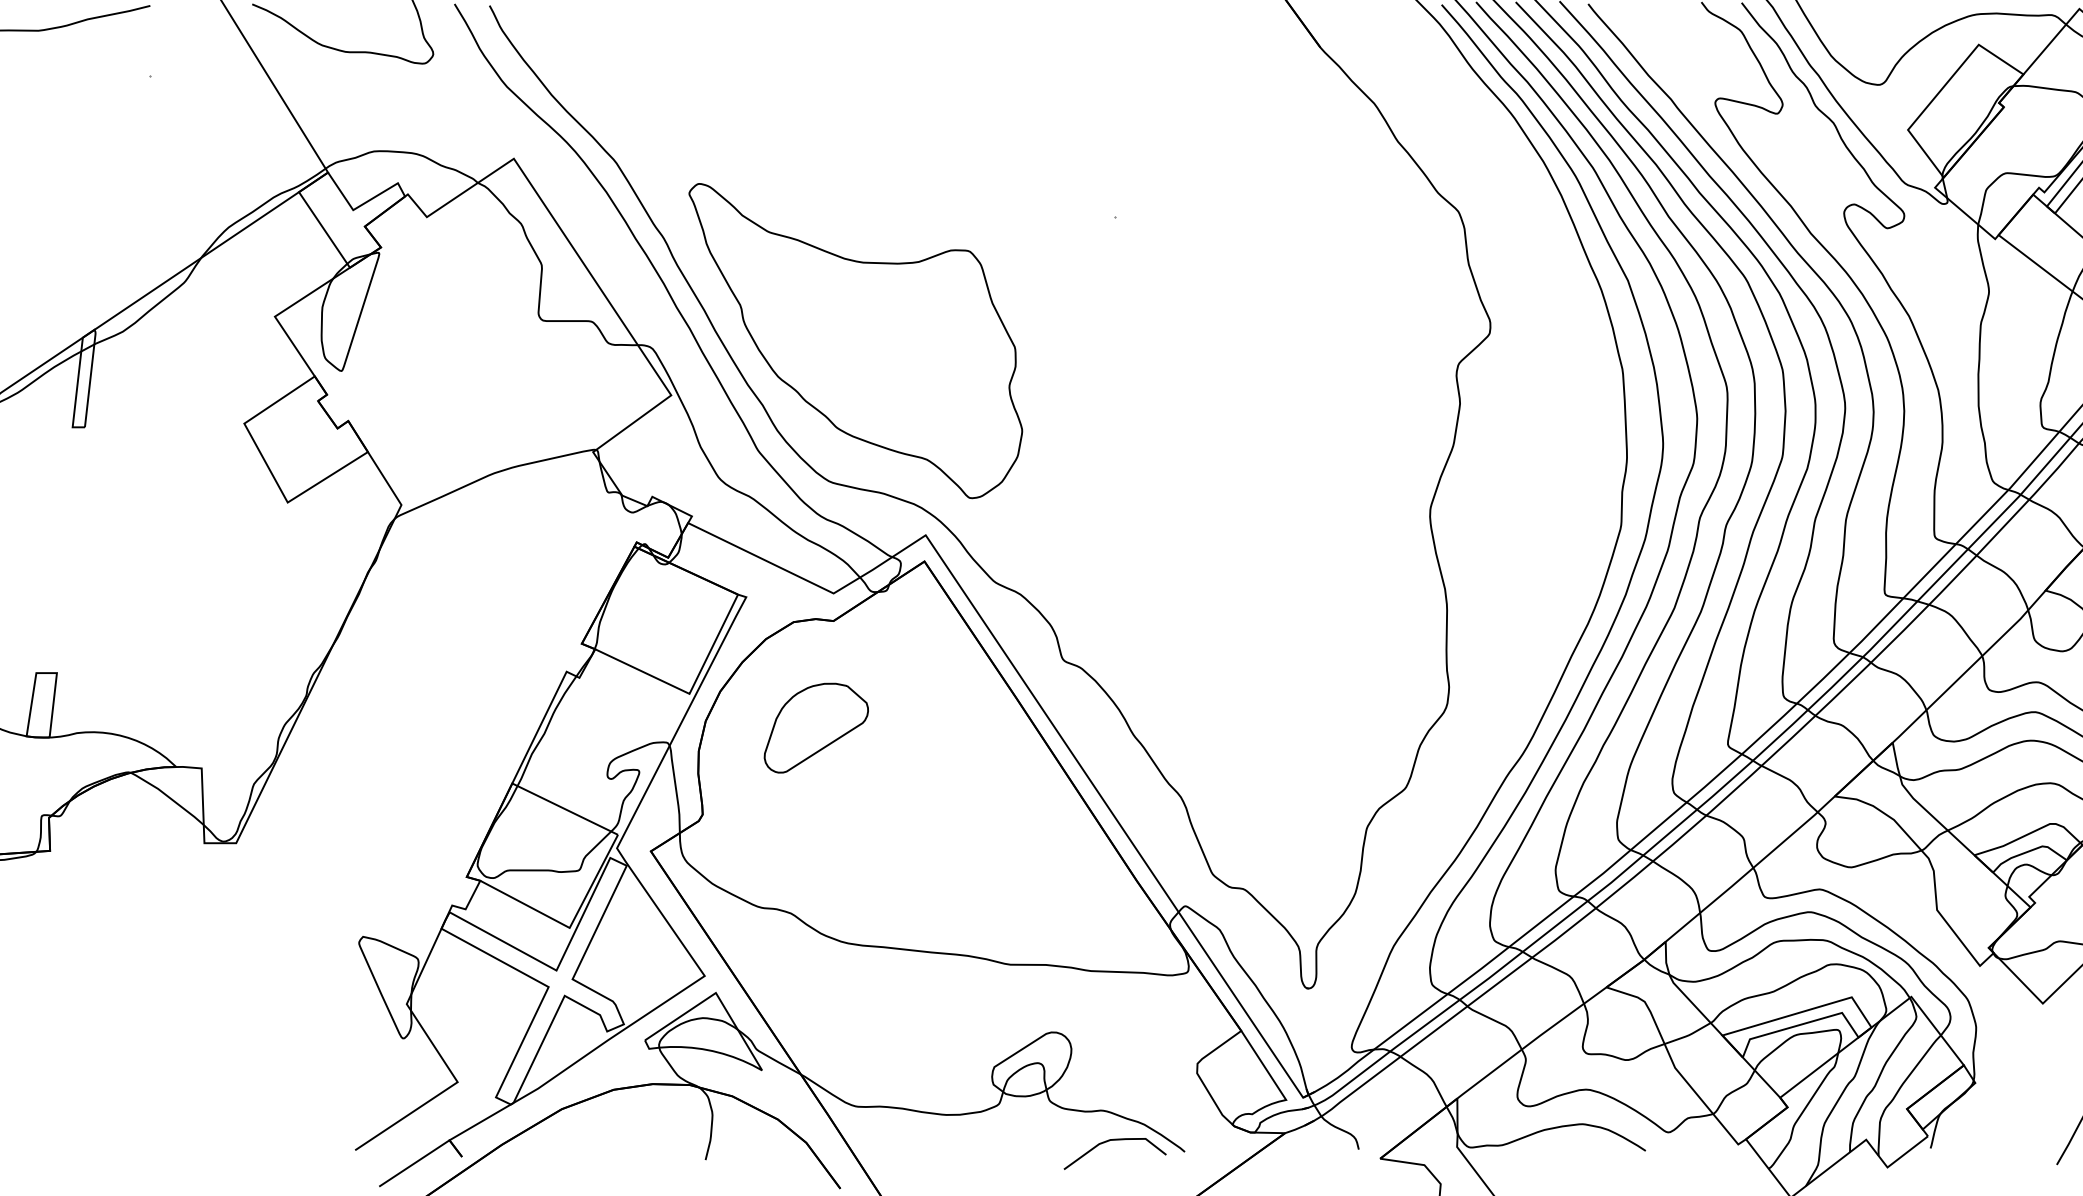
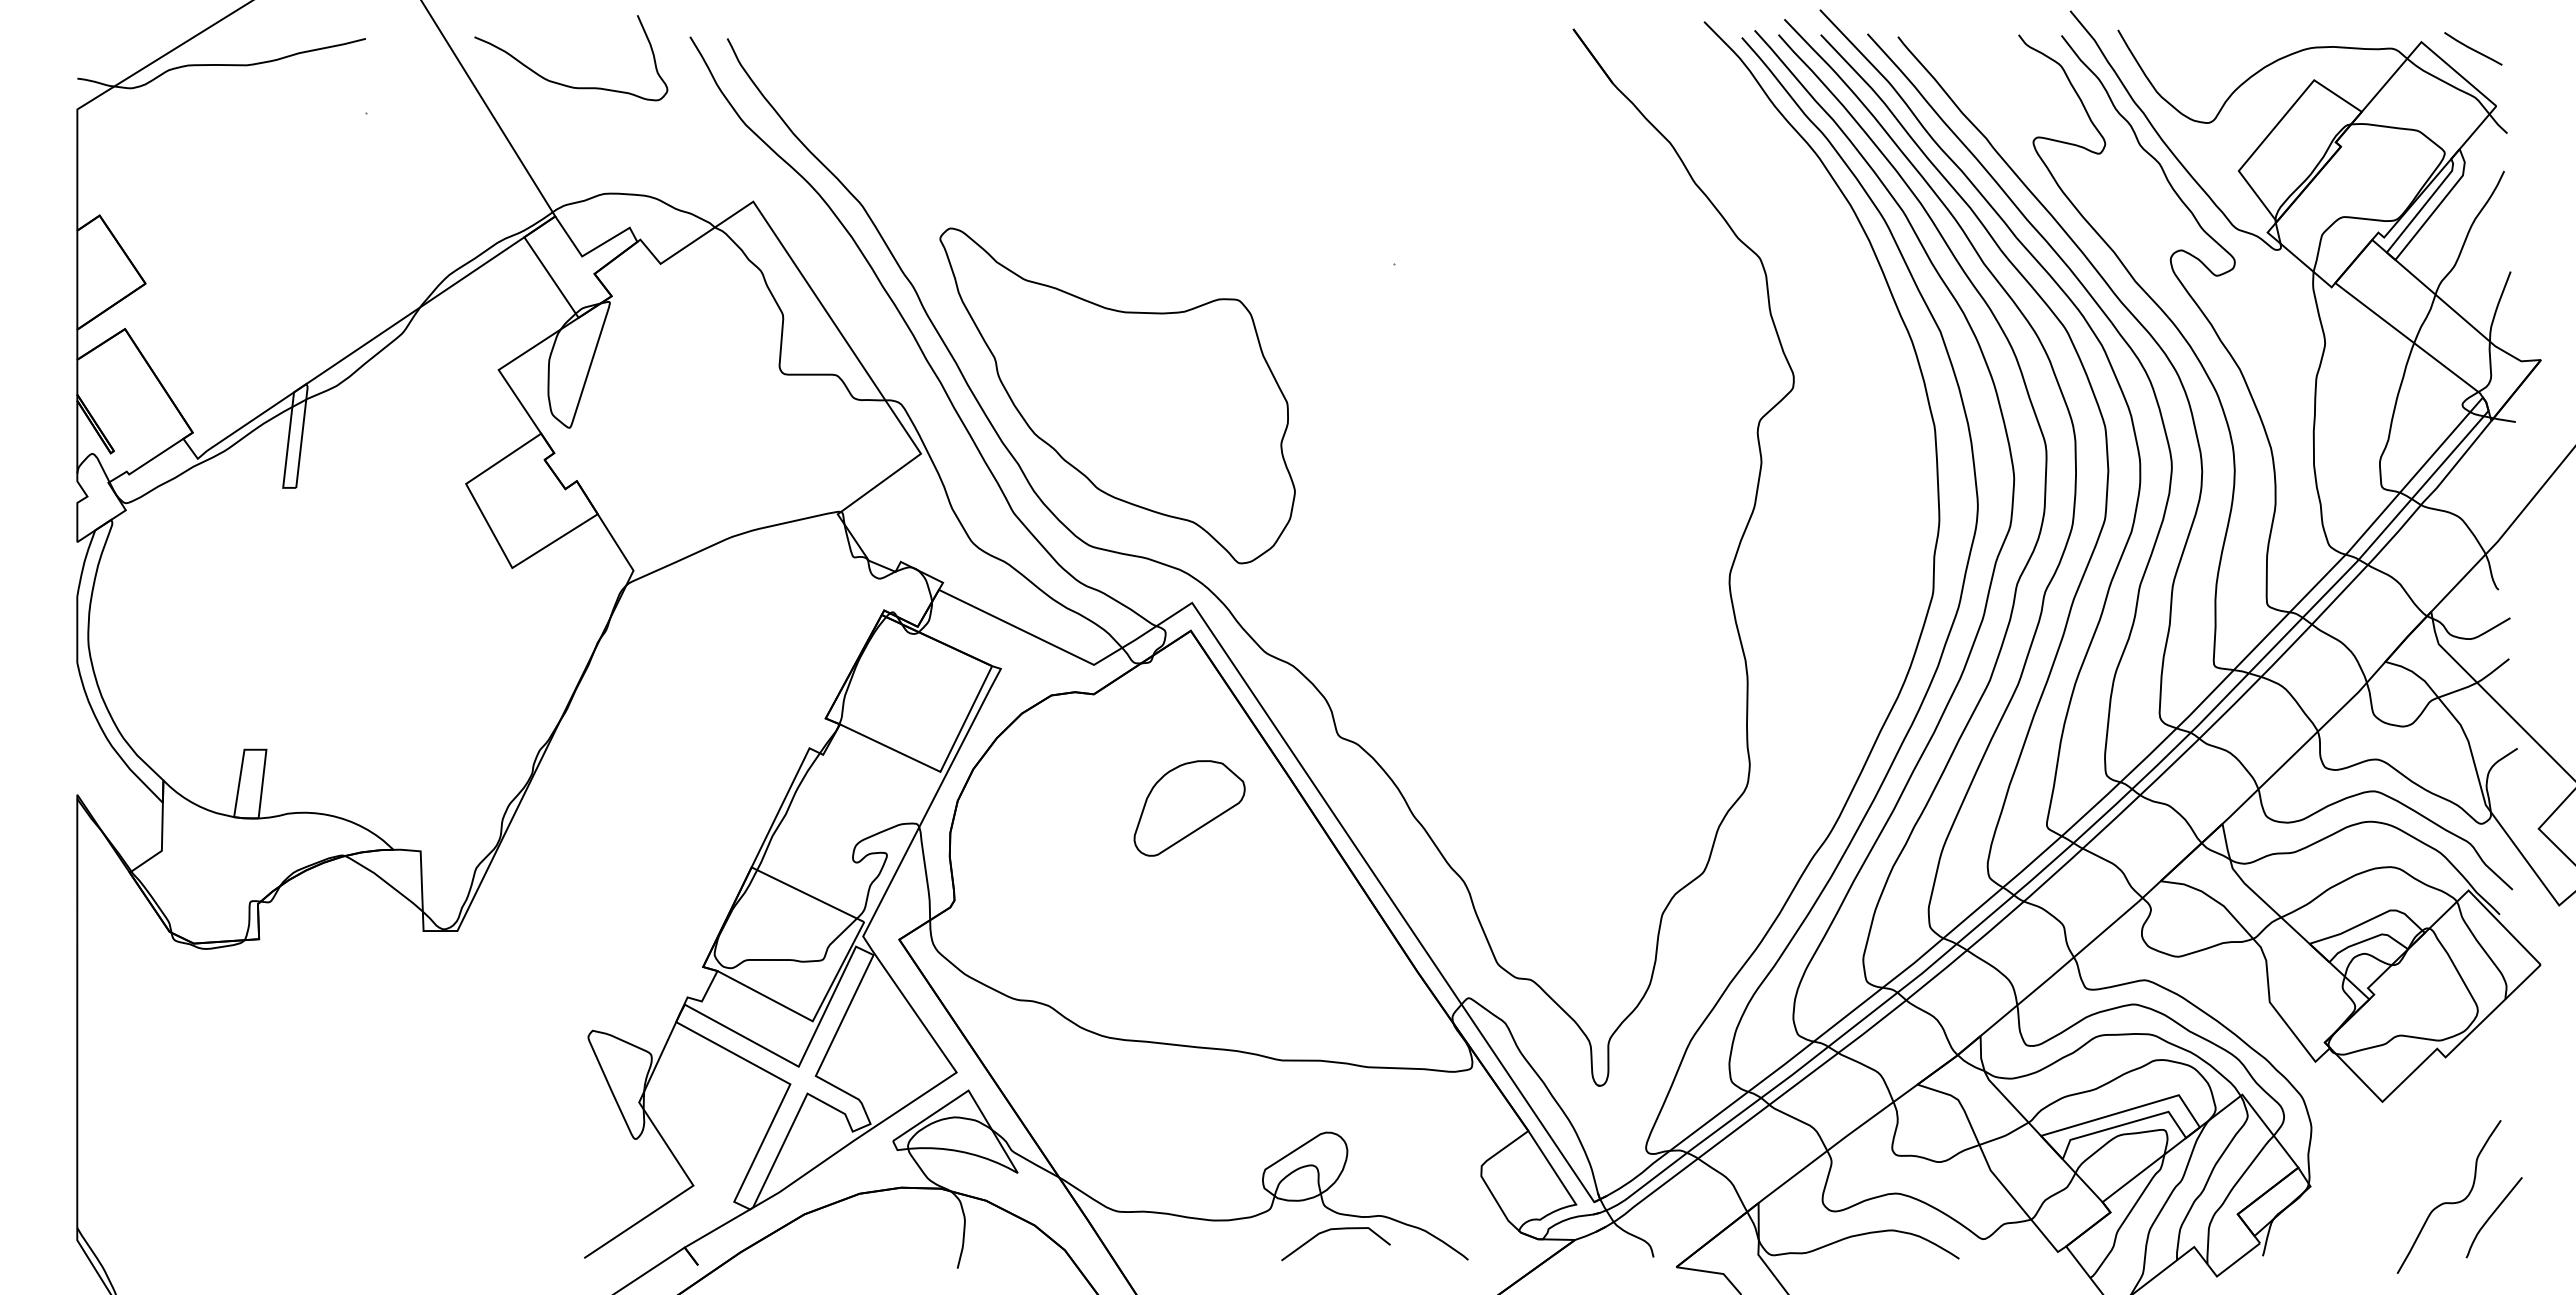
part: (816, 728) -> (1189, 808), moved
curve: (1111, 1141) -> (1332, 1230), moved

